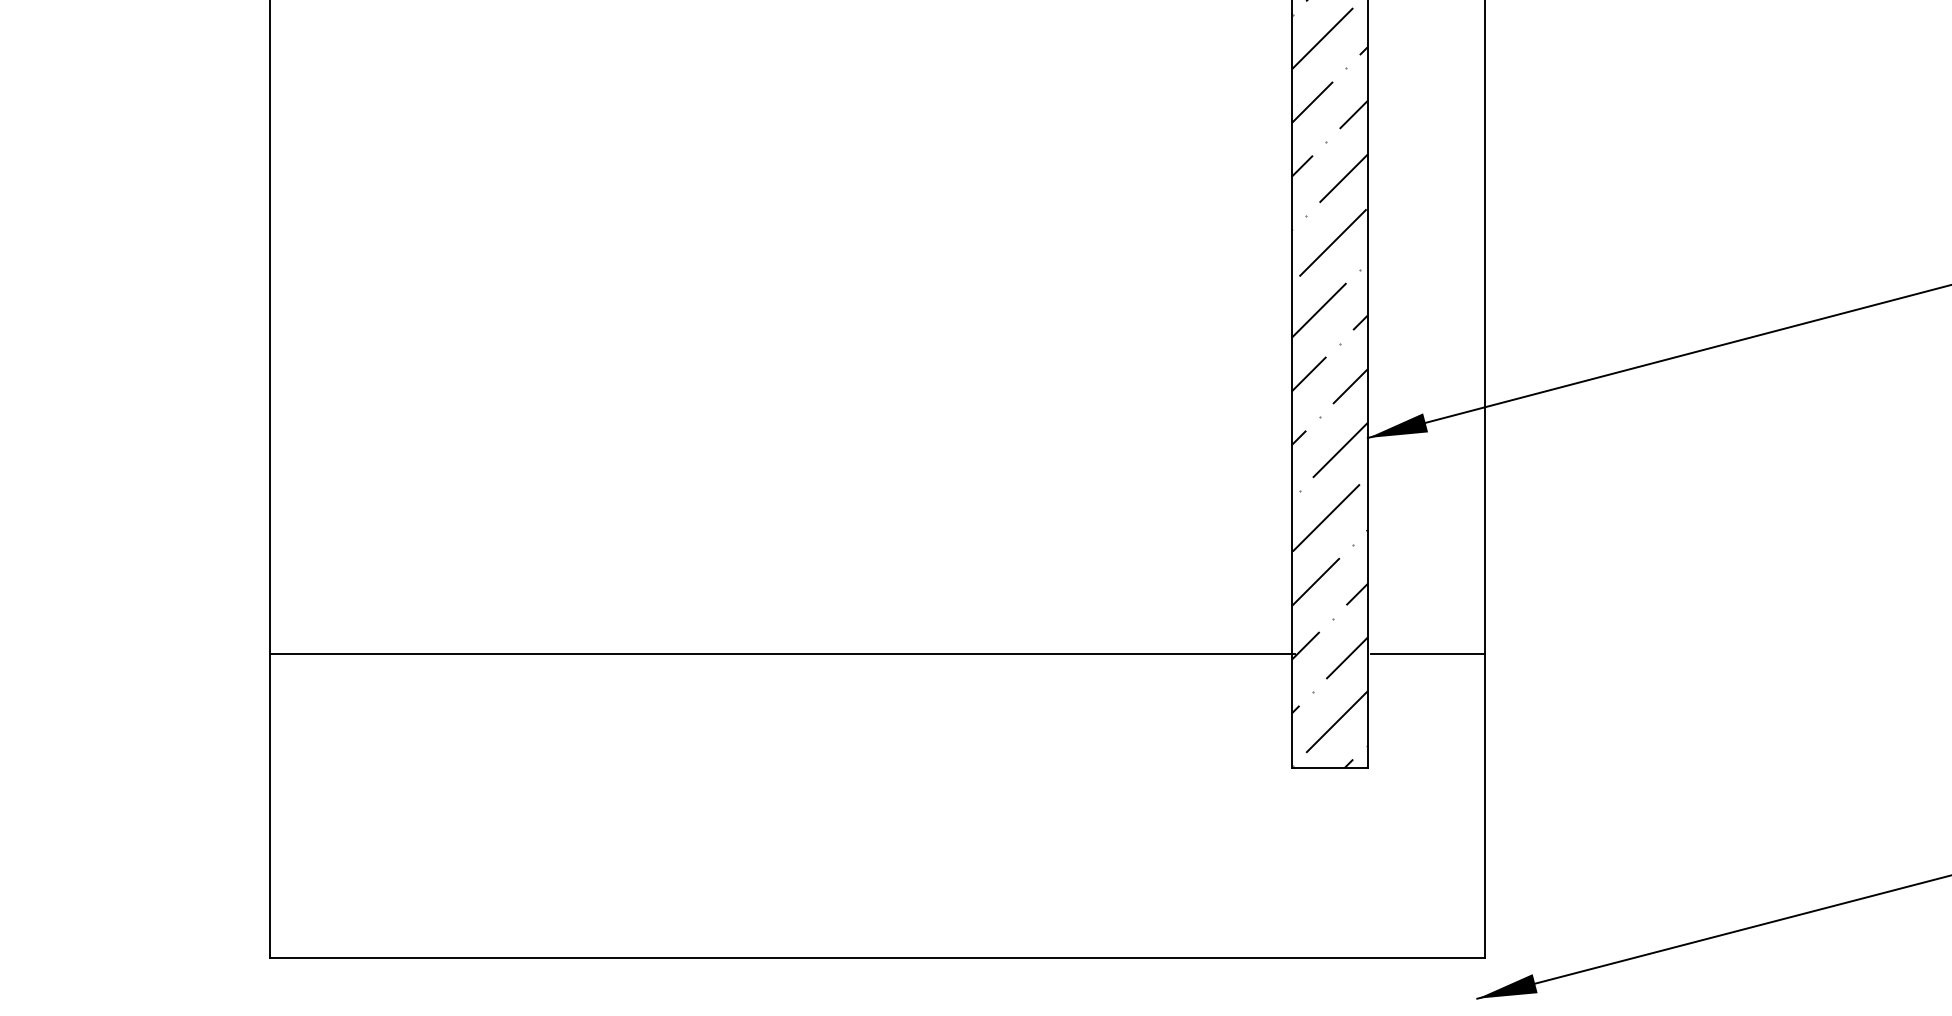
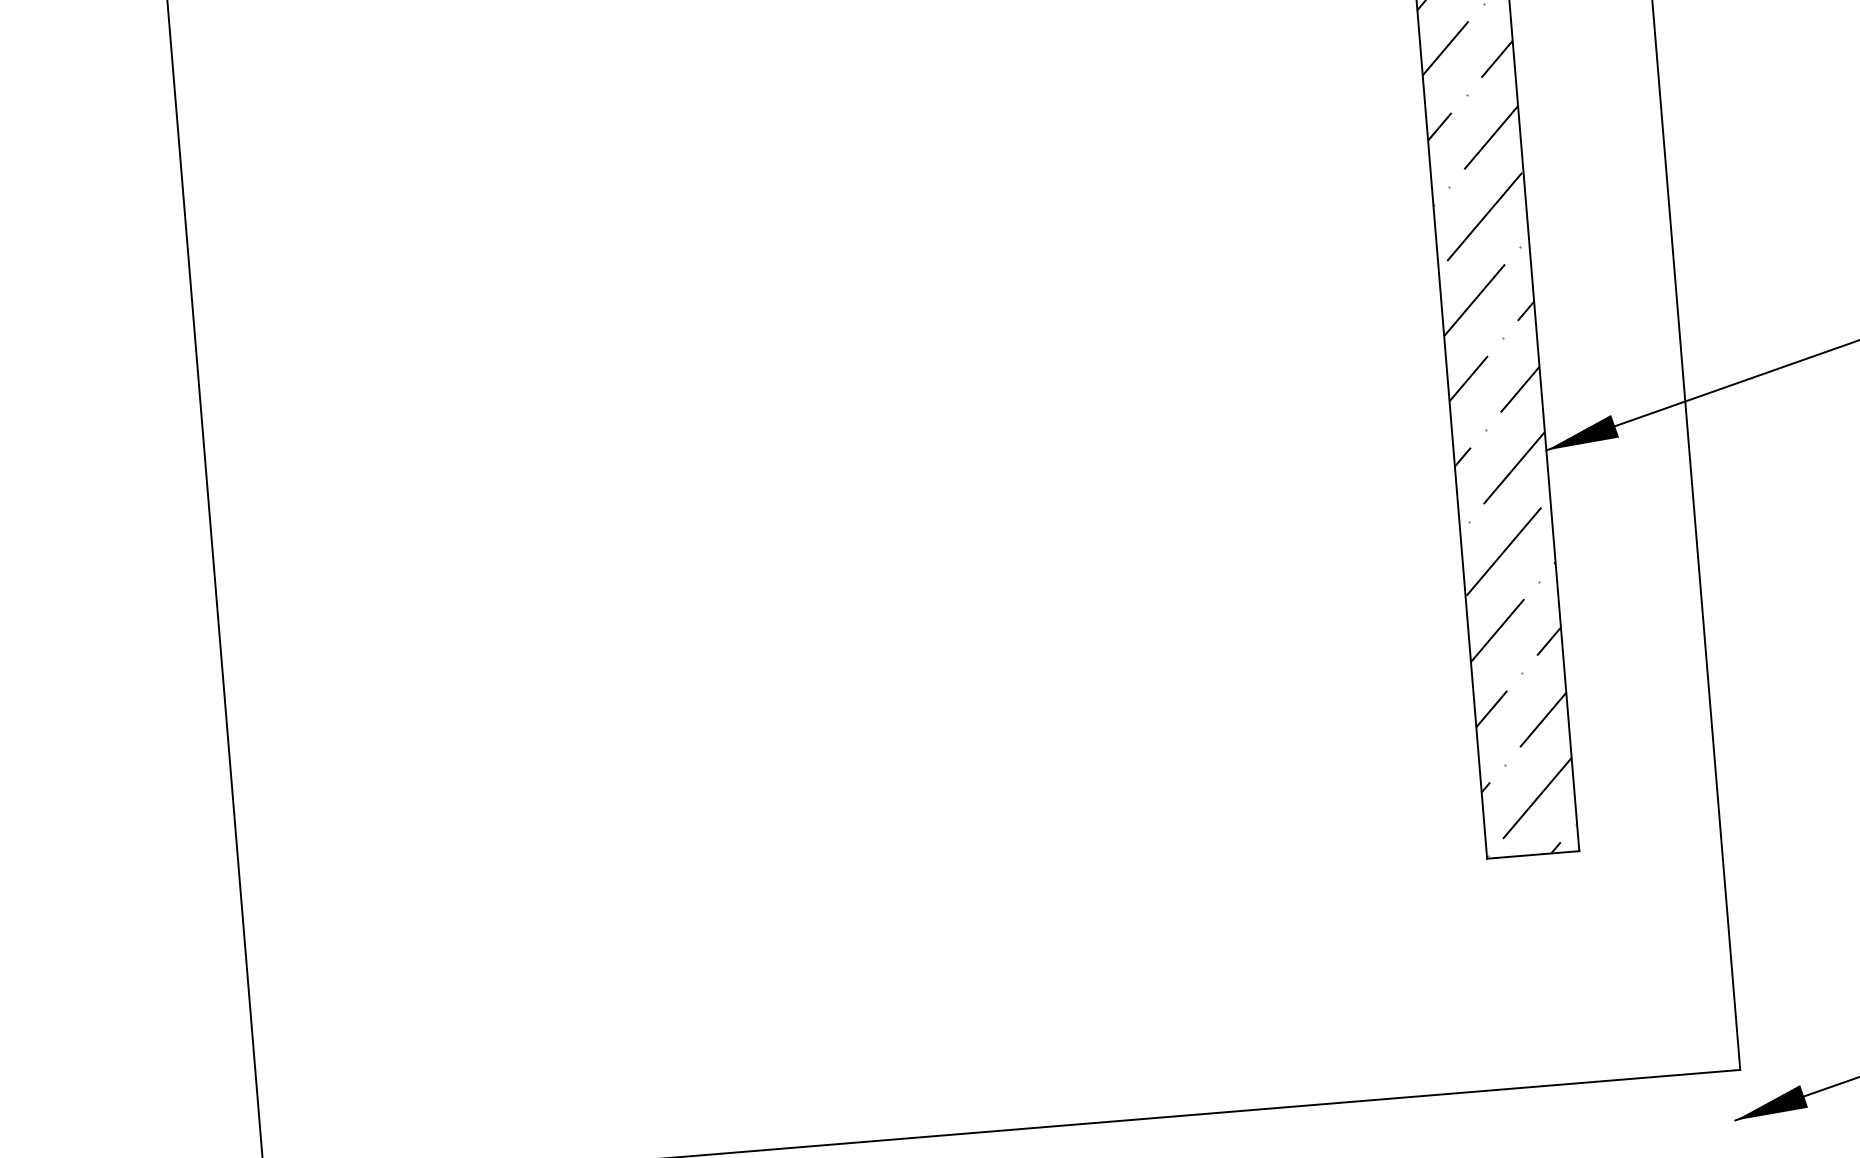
line: (782, 654) -> (857, 771), removed
line: (1427, 654) -> (1640, 707), removed

